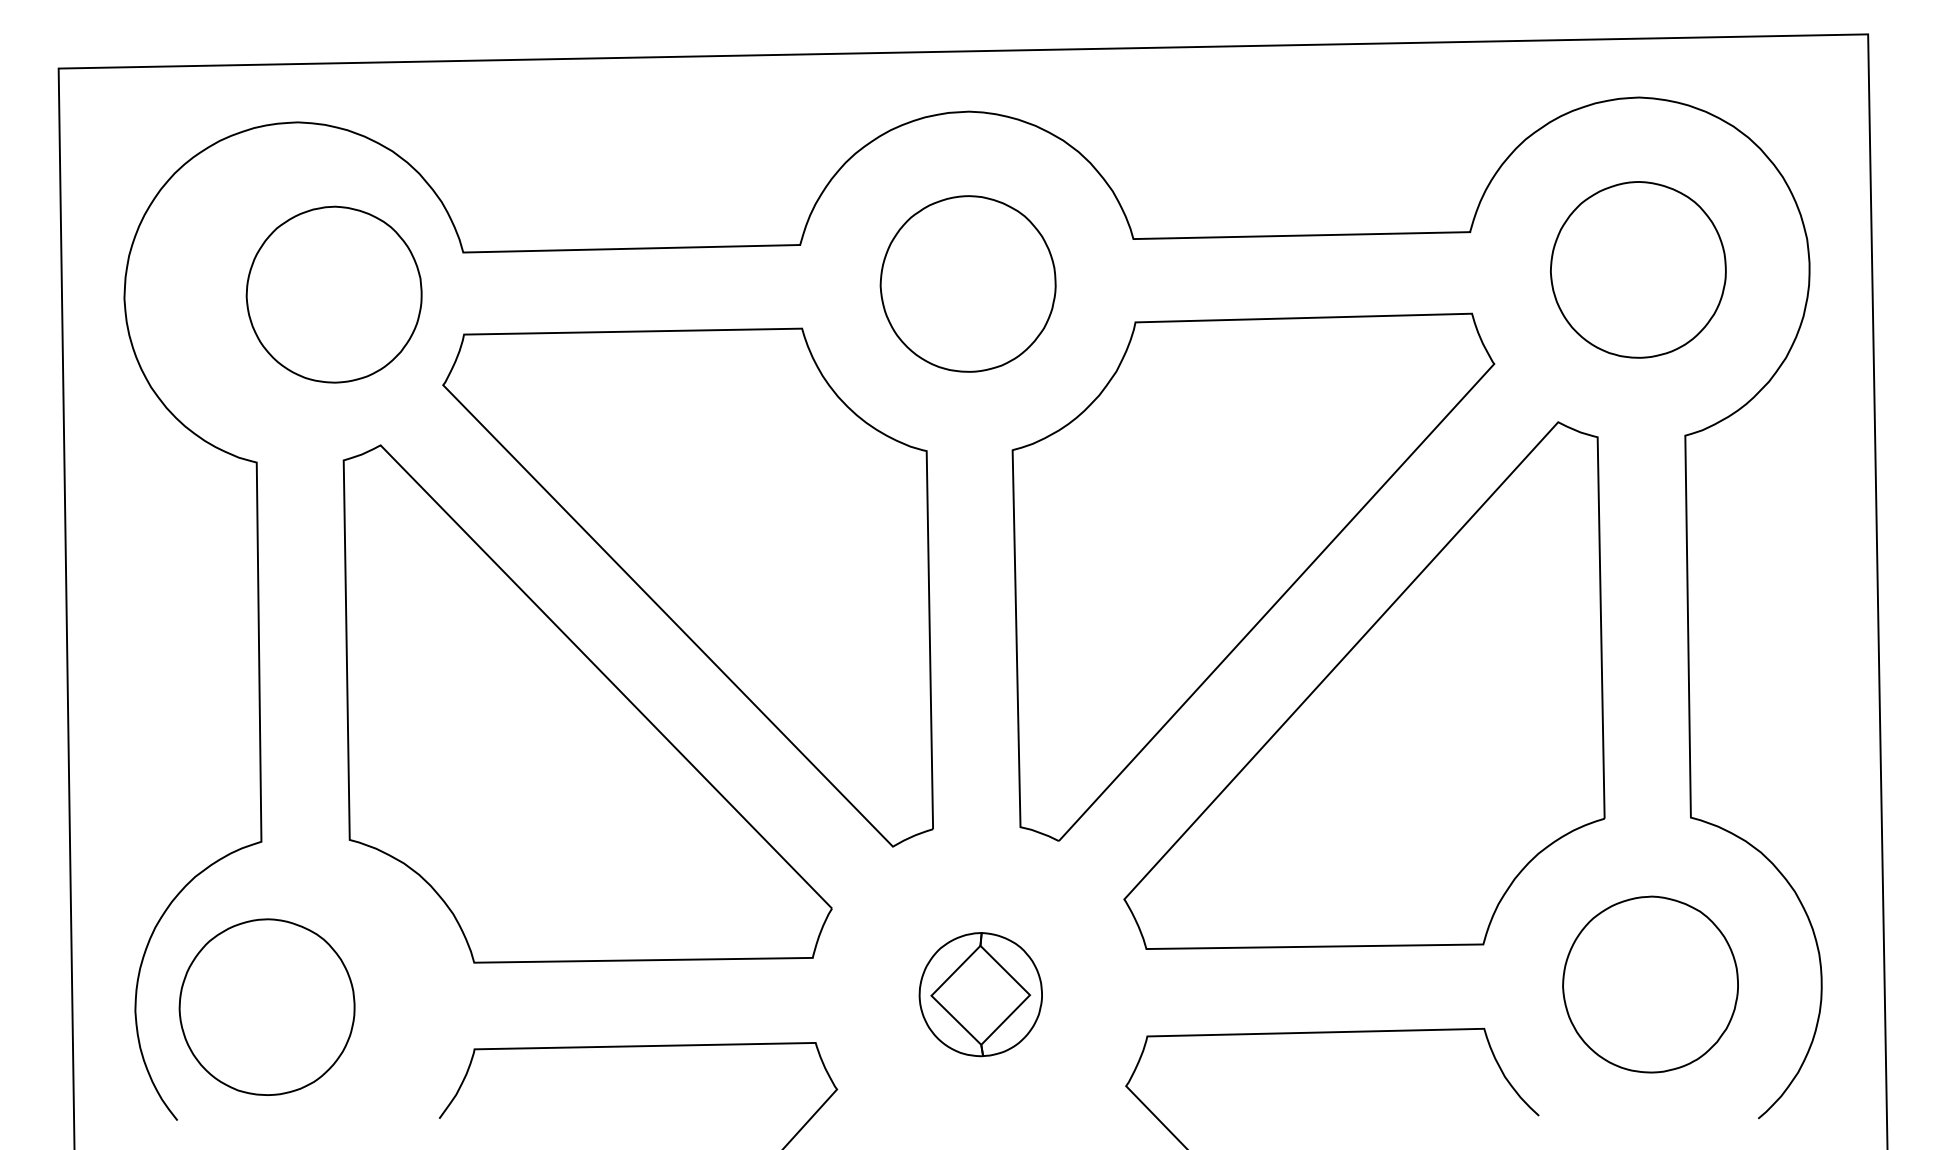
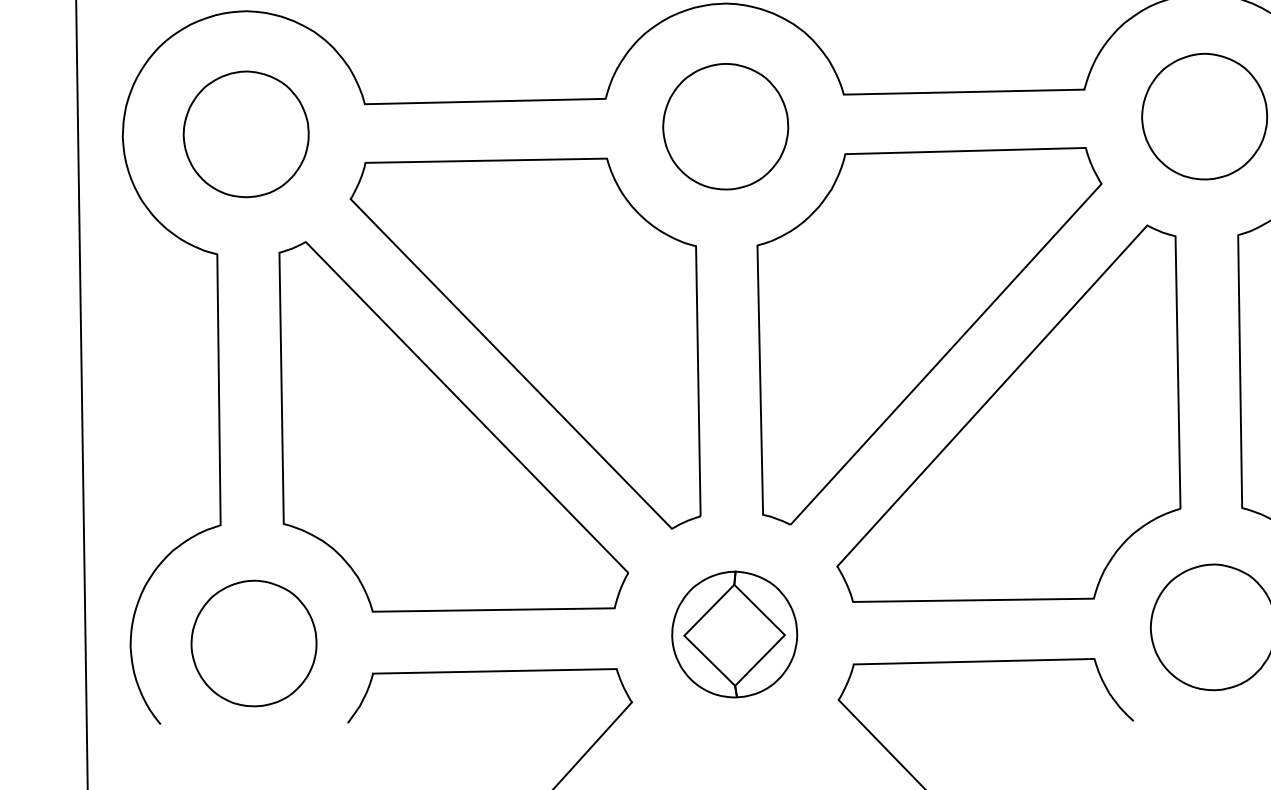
part: (333, 294) -> (245, 134), moved
part: (980, 994) -> (734, 634), size x1.43
part: (266, 1006) -> (253, 643), moved

